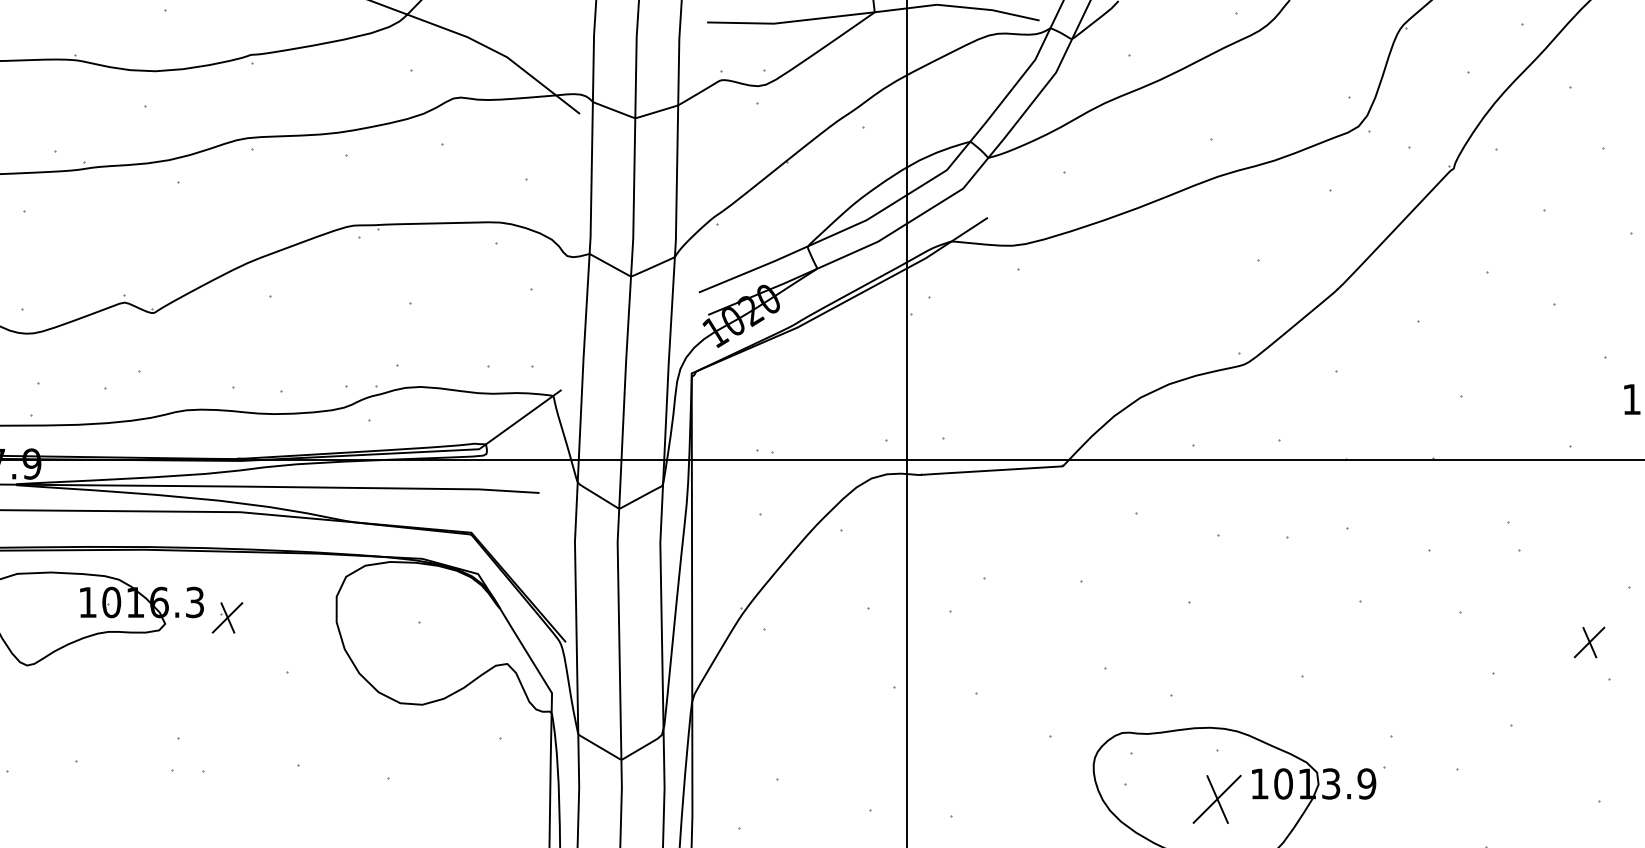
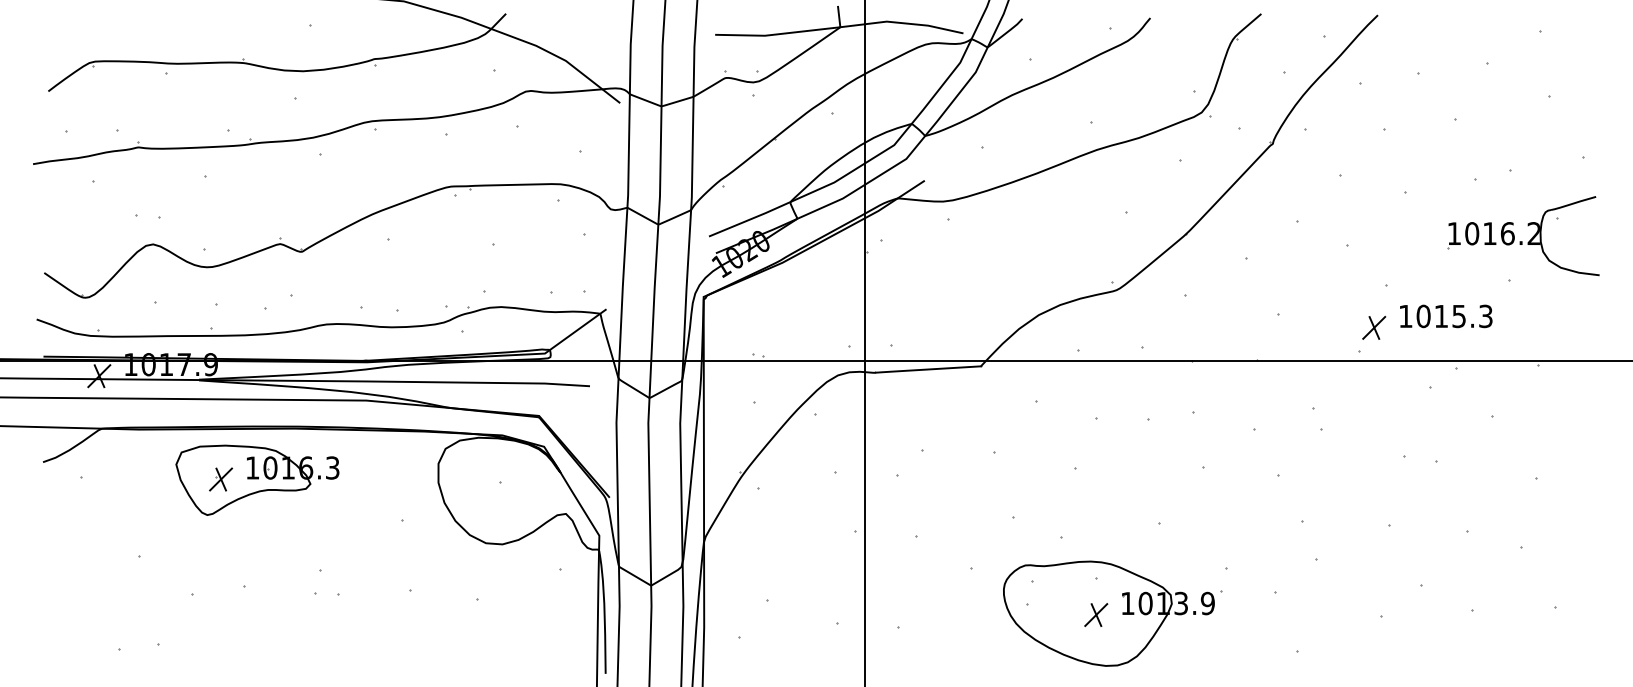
part: (228, 617) -> (221, 479), moved
part: (1589, 641) -> (1374, 327), moved
part: (1217, 798) -> (1096, 614), size x0.62

